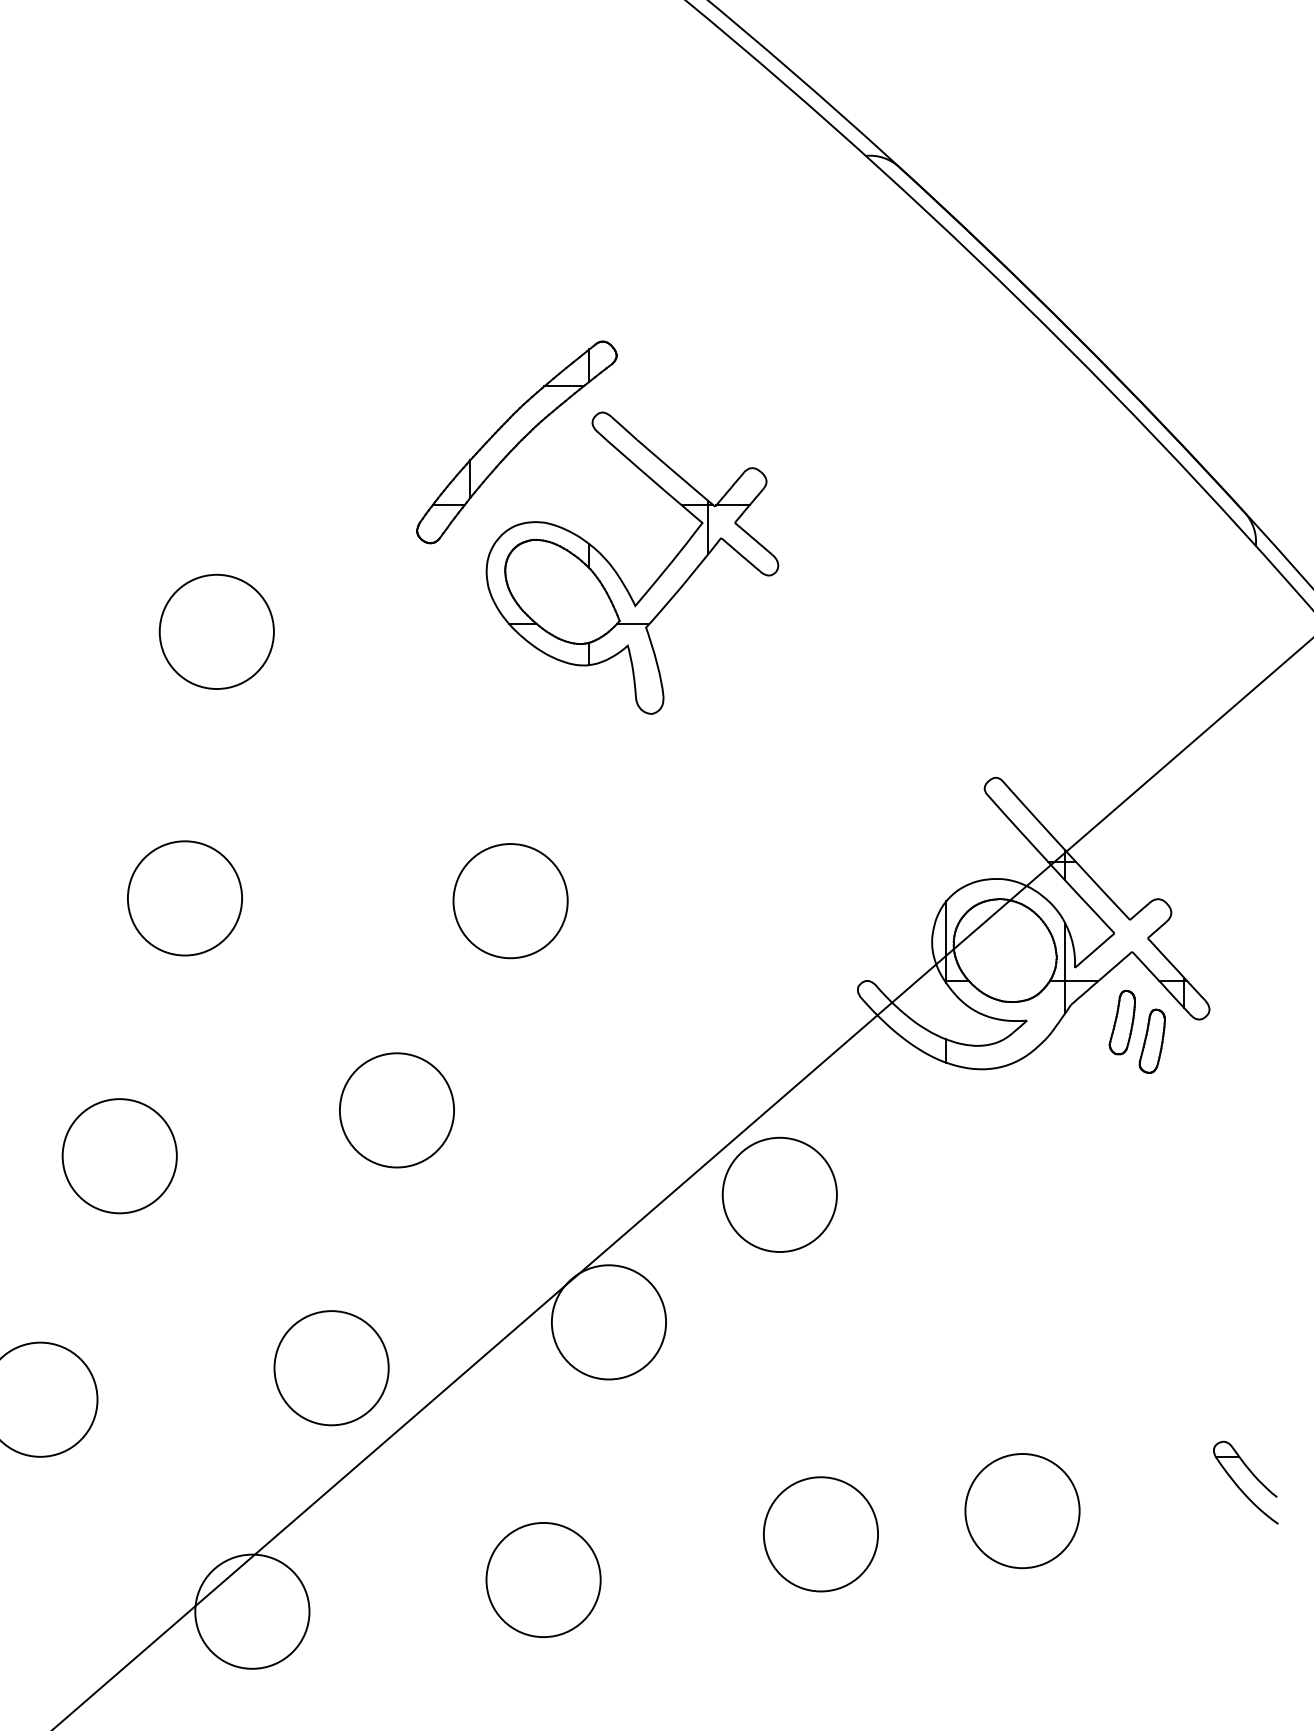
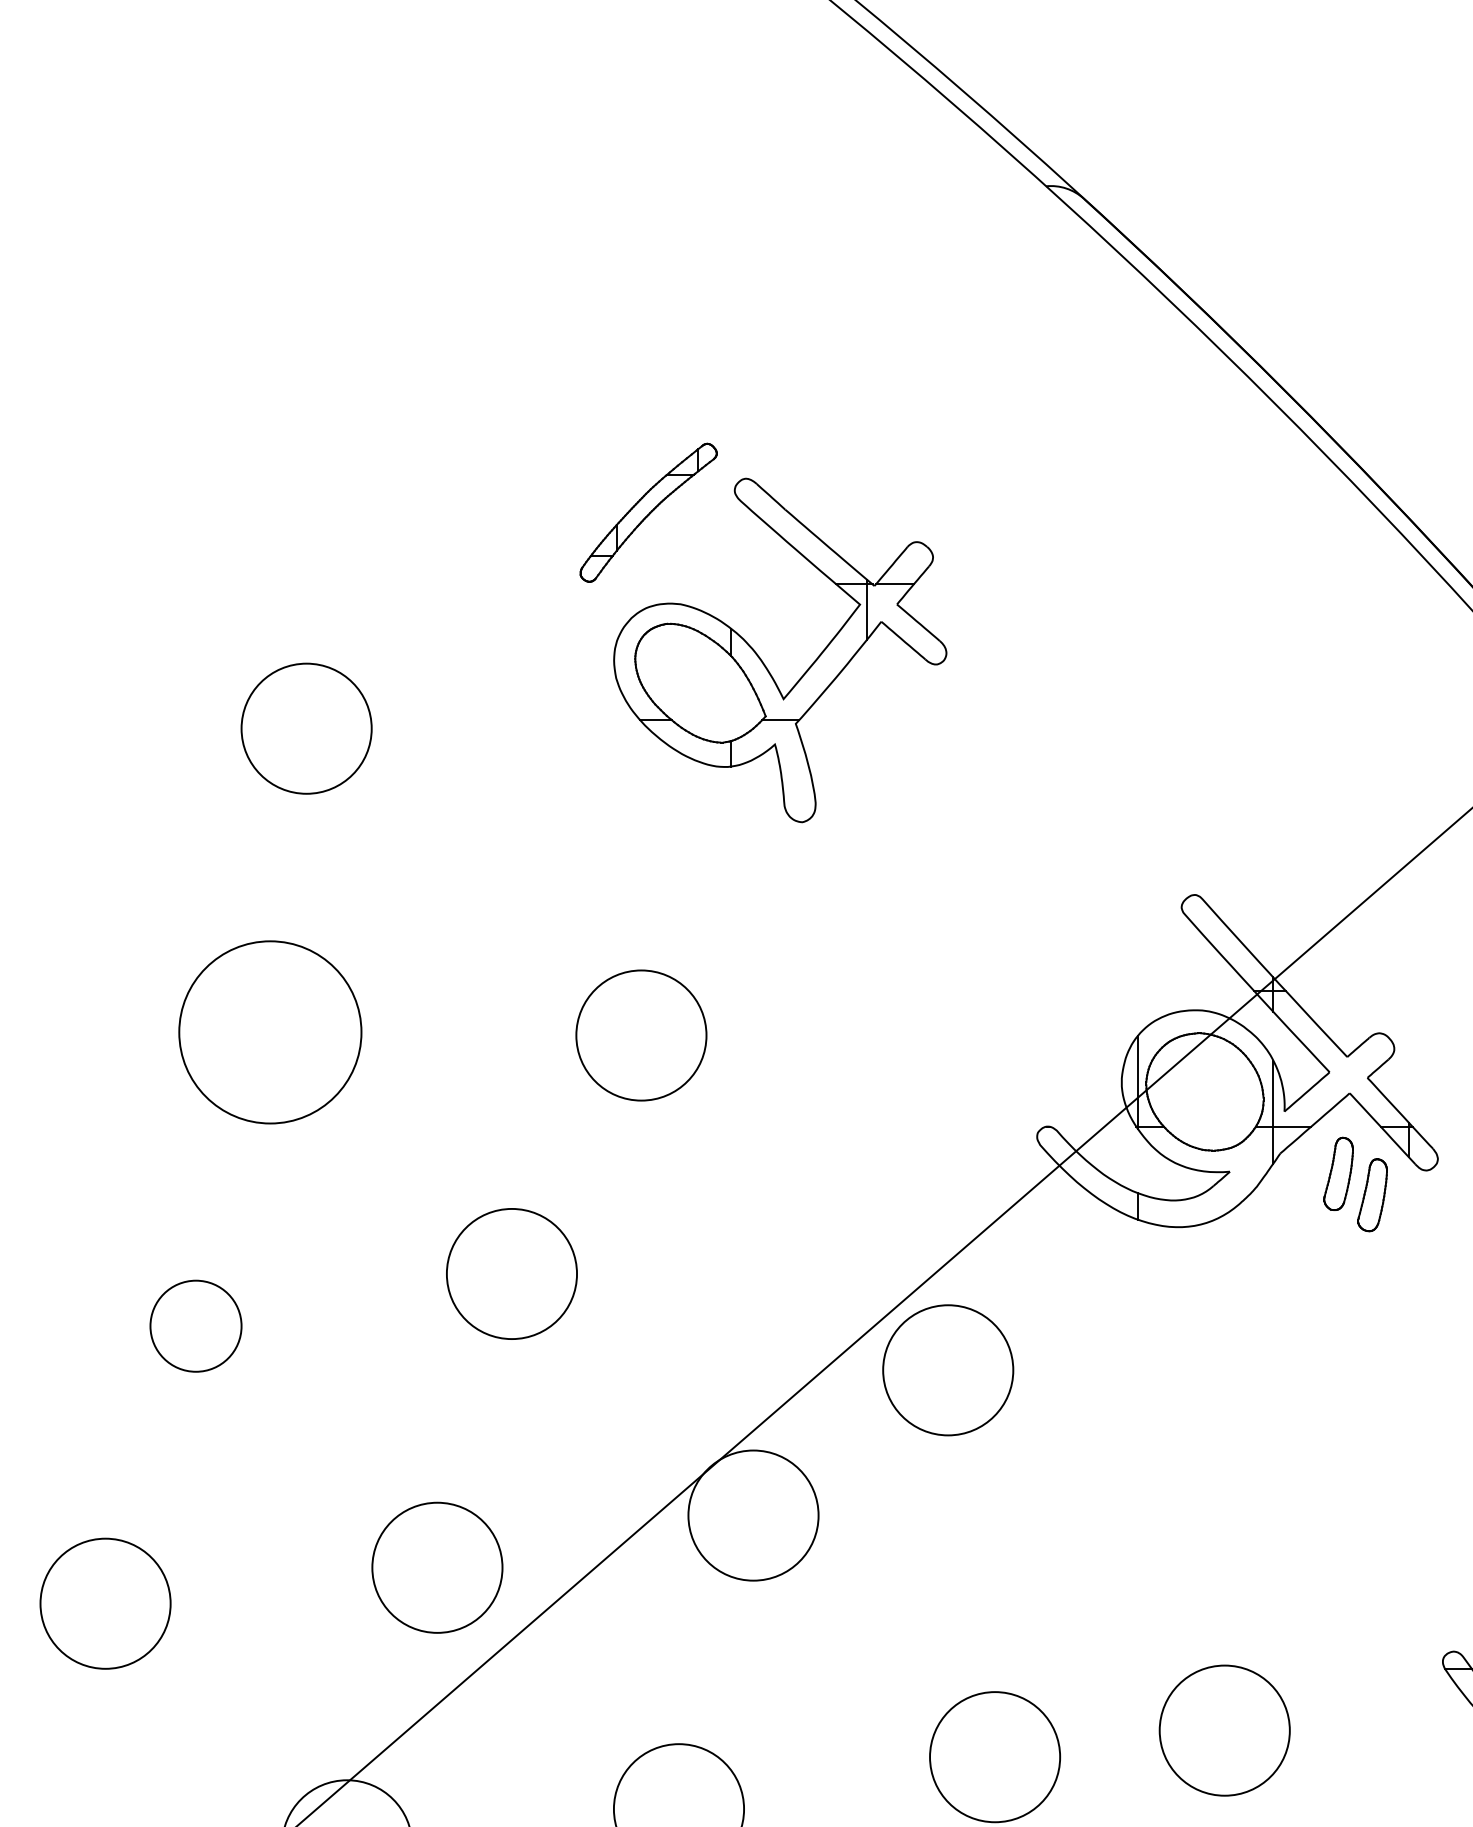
part: (516, 442) -> (648, 512), size x0.6
circle: (184, 898) -> (269, 1032), size x1.4
circle: (119, 1156) -> (195, 1326), size x0.7

